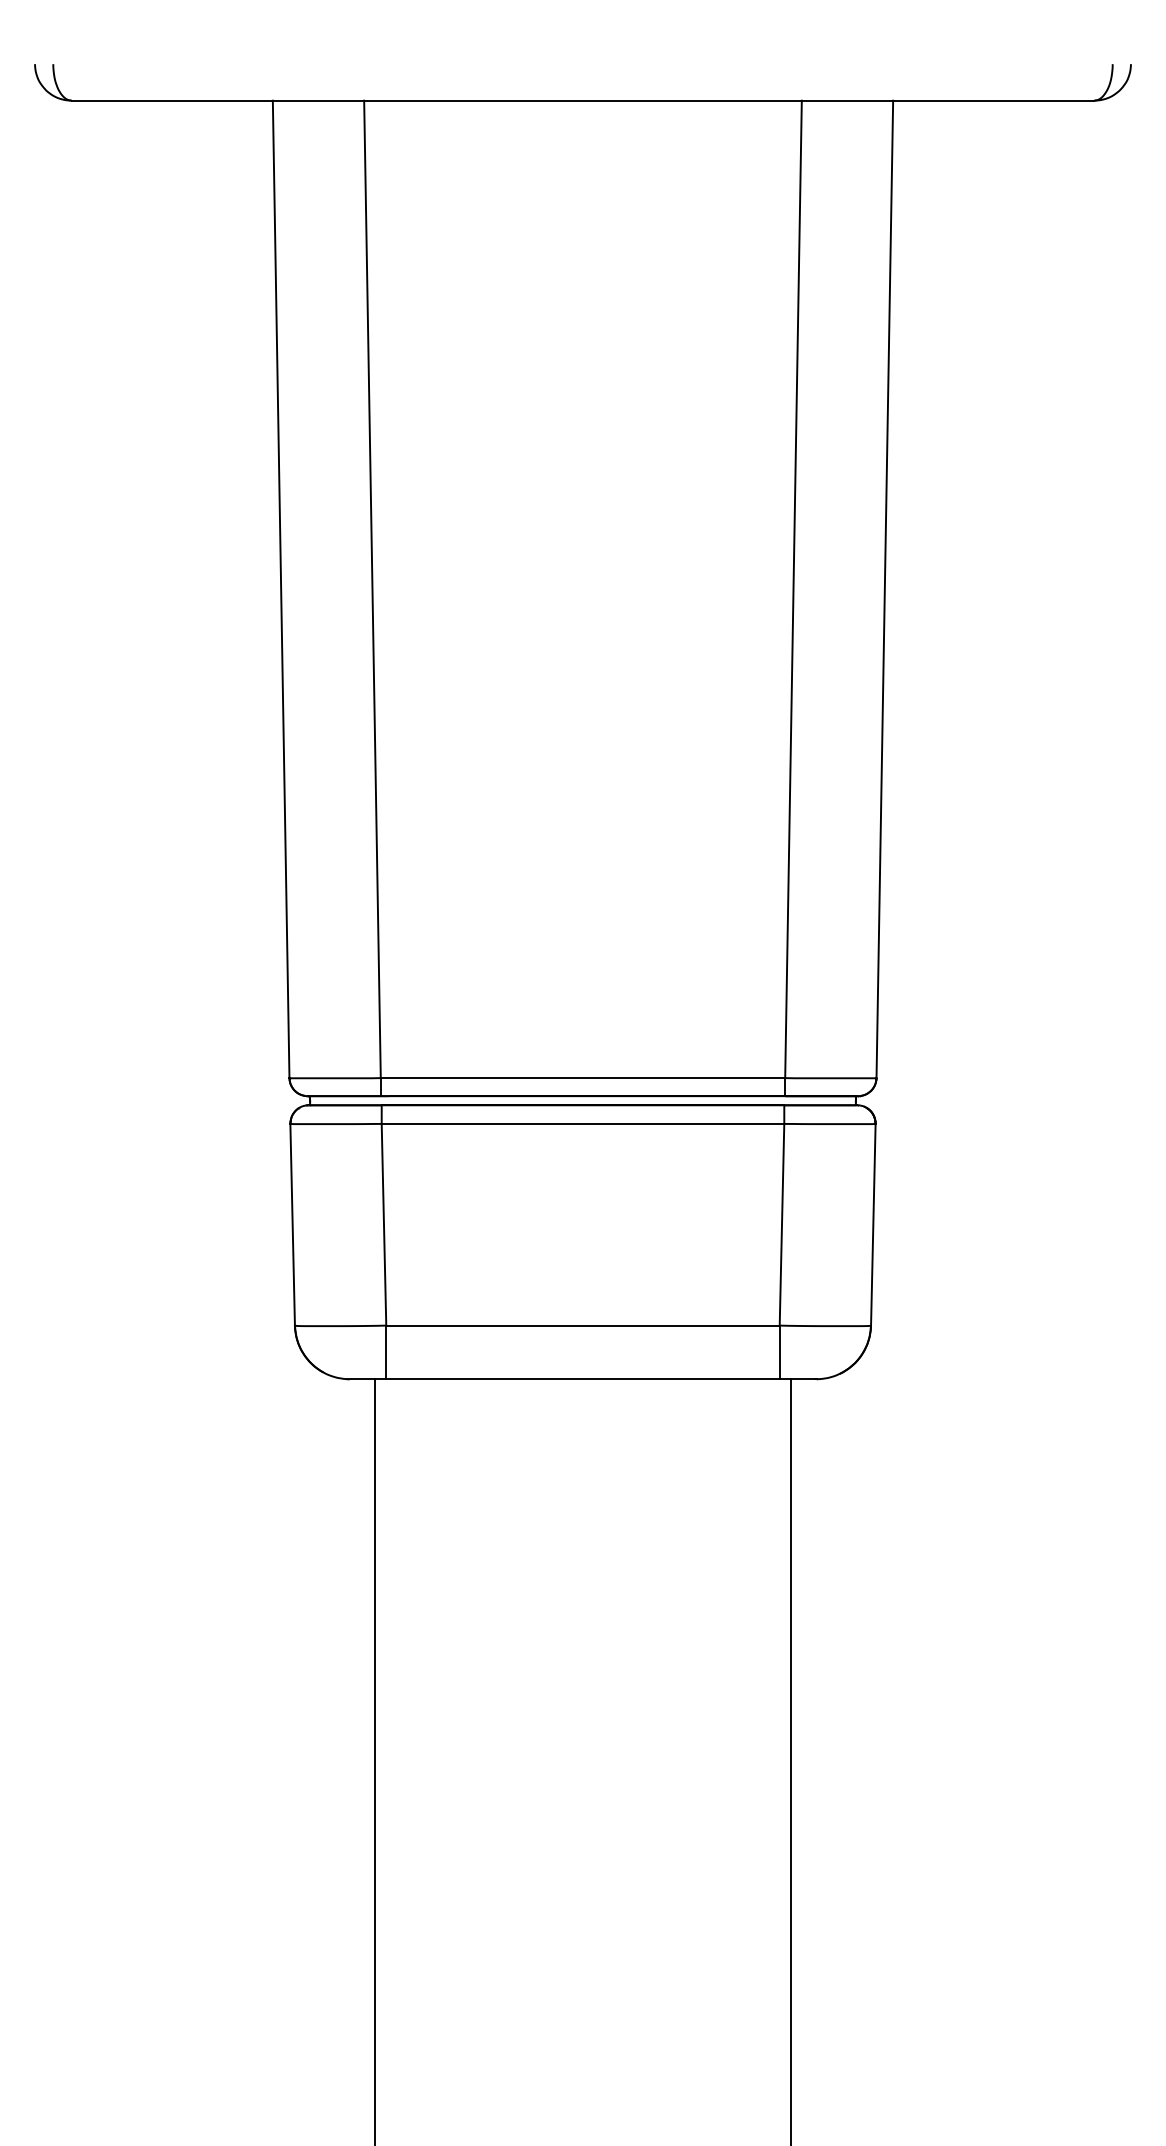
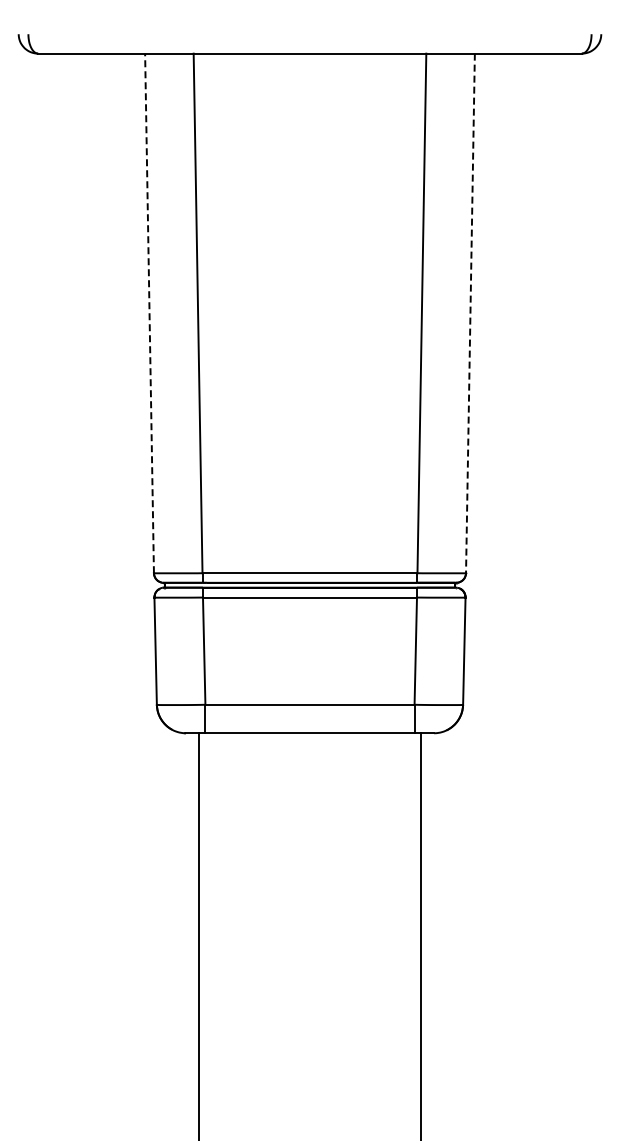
line: (281, 589) -> (149, 313), solid -> dashed
line: (884, 589) -> (470, 313), solid -> dashed

